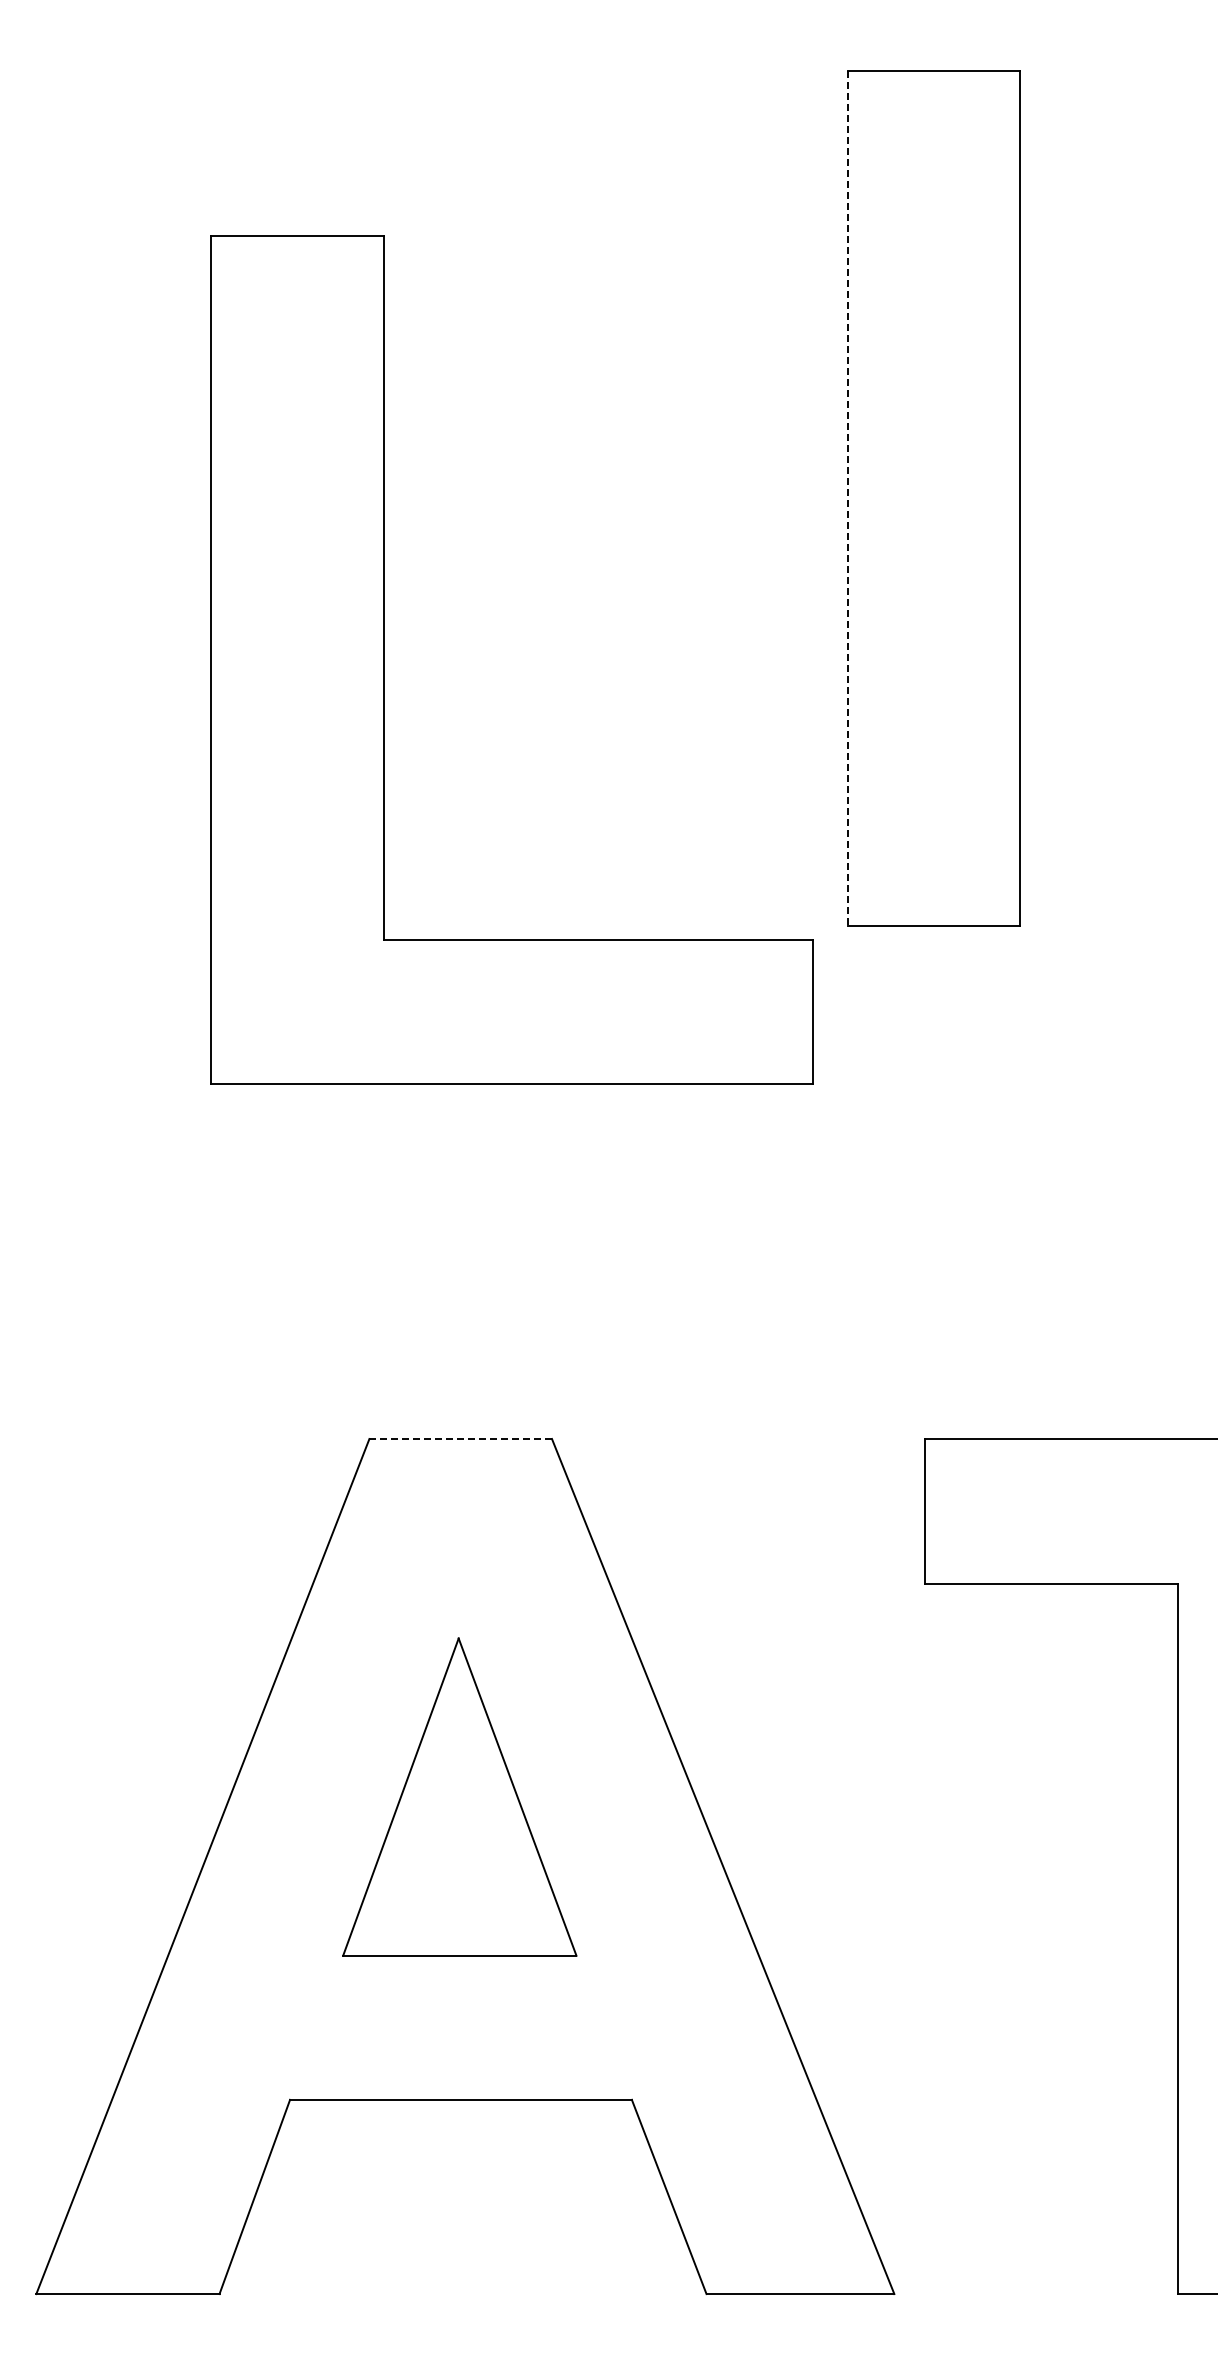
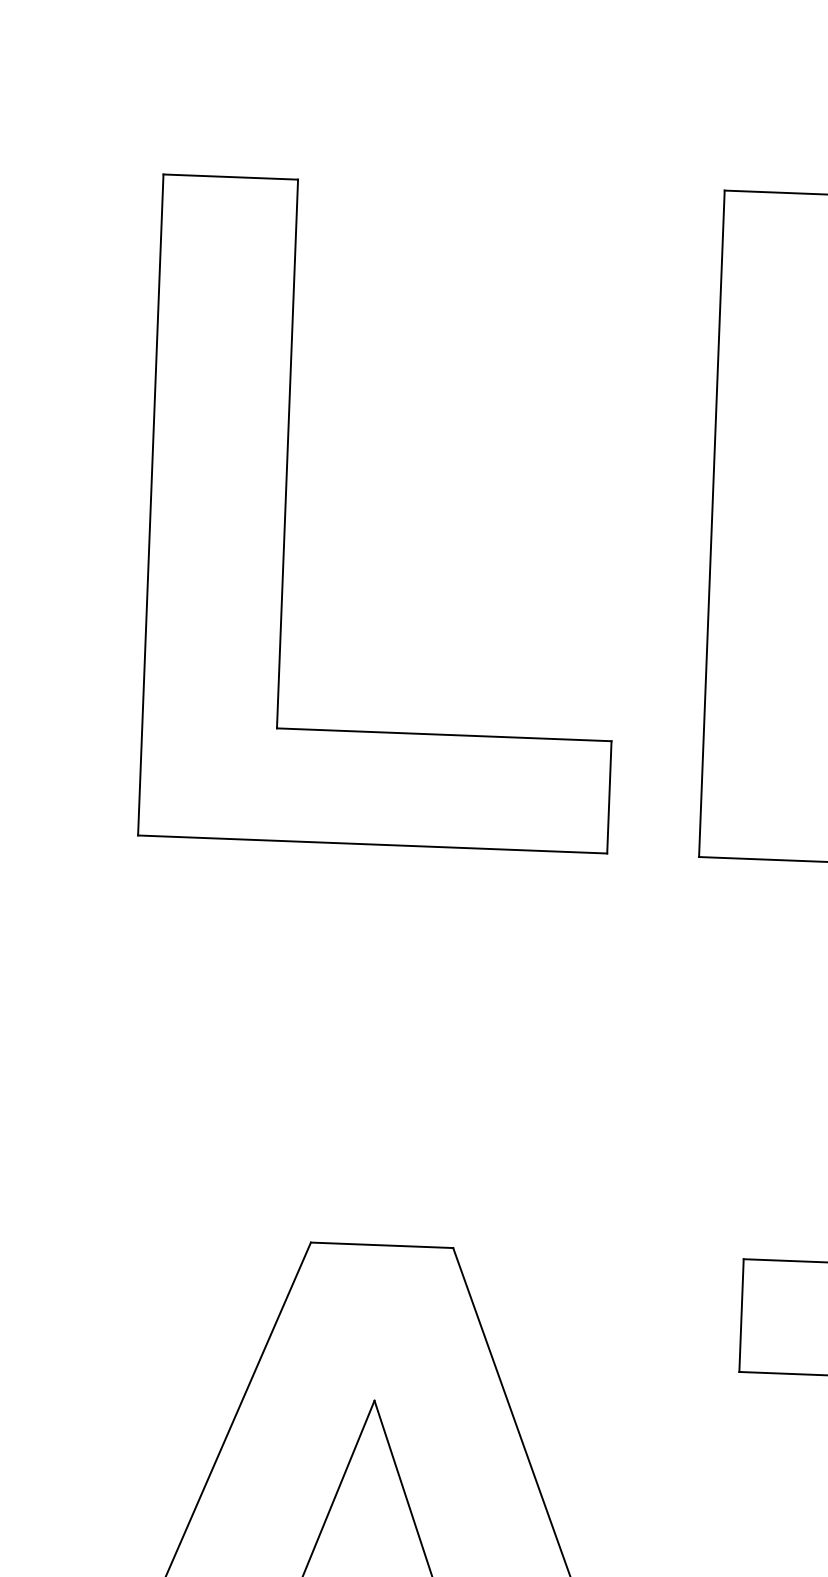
line: (847, 498) -> (711, 523), dashed -> solid
part: (384, 659) -> (286, 509), moved
line: (460, 1439) -> (381, 1245), dashed -> solid

